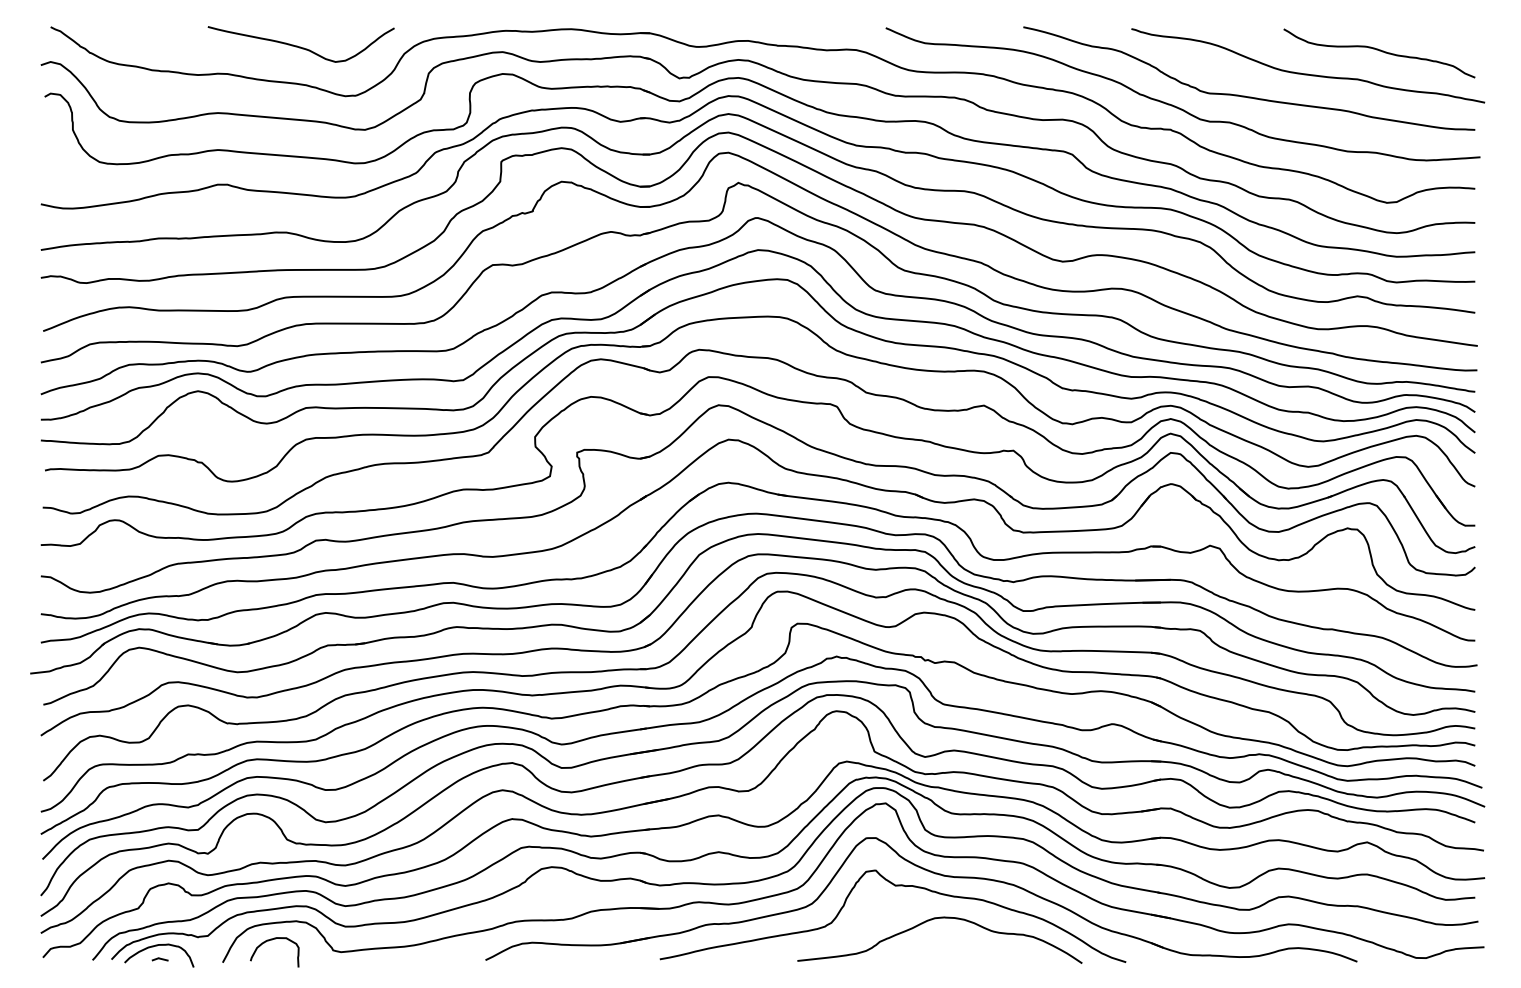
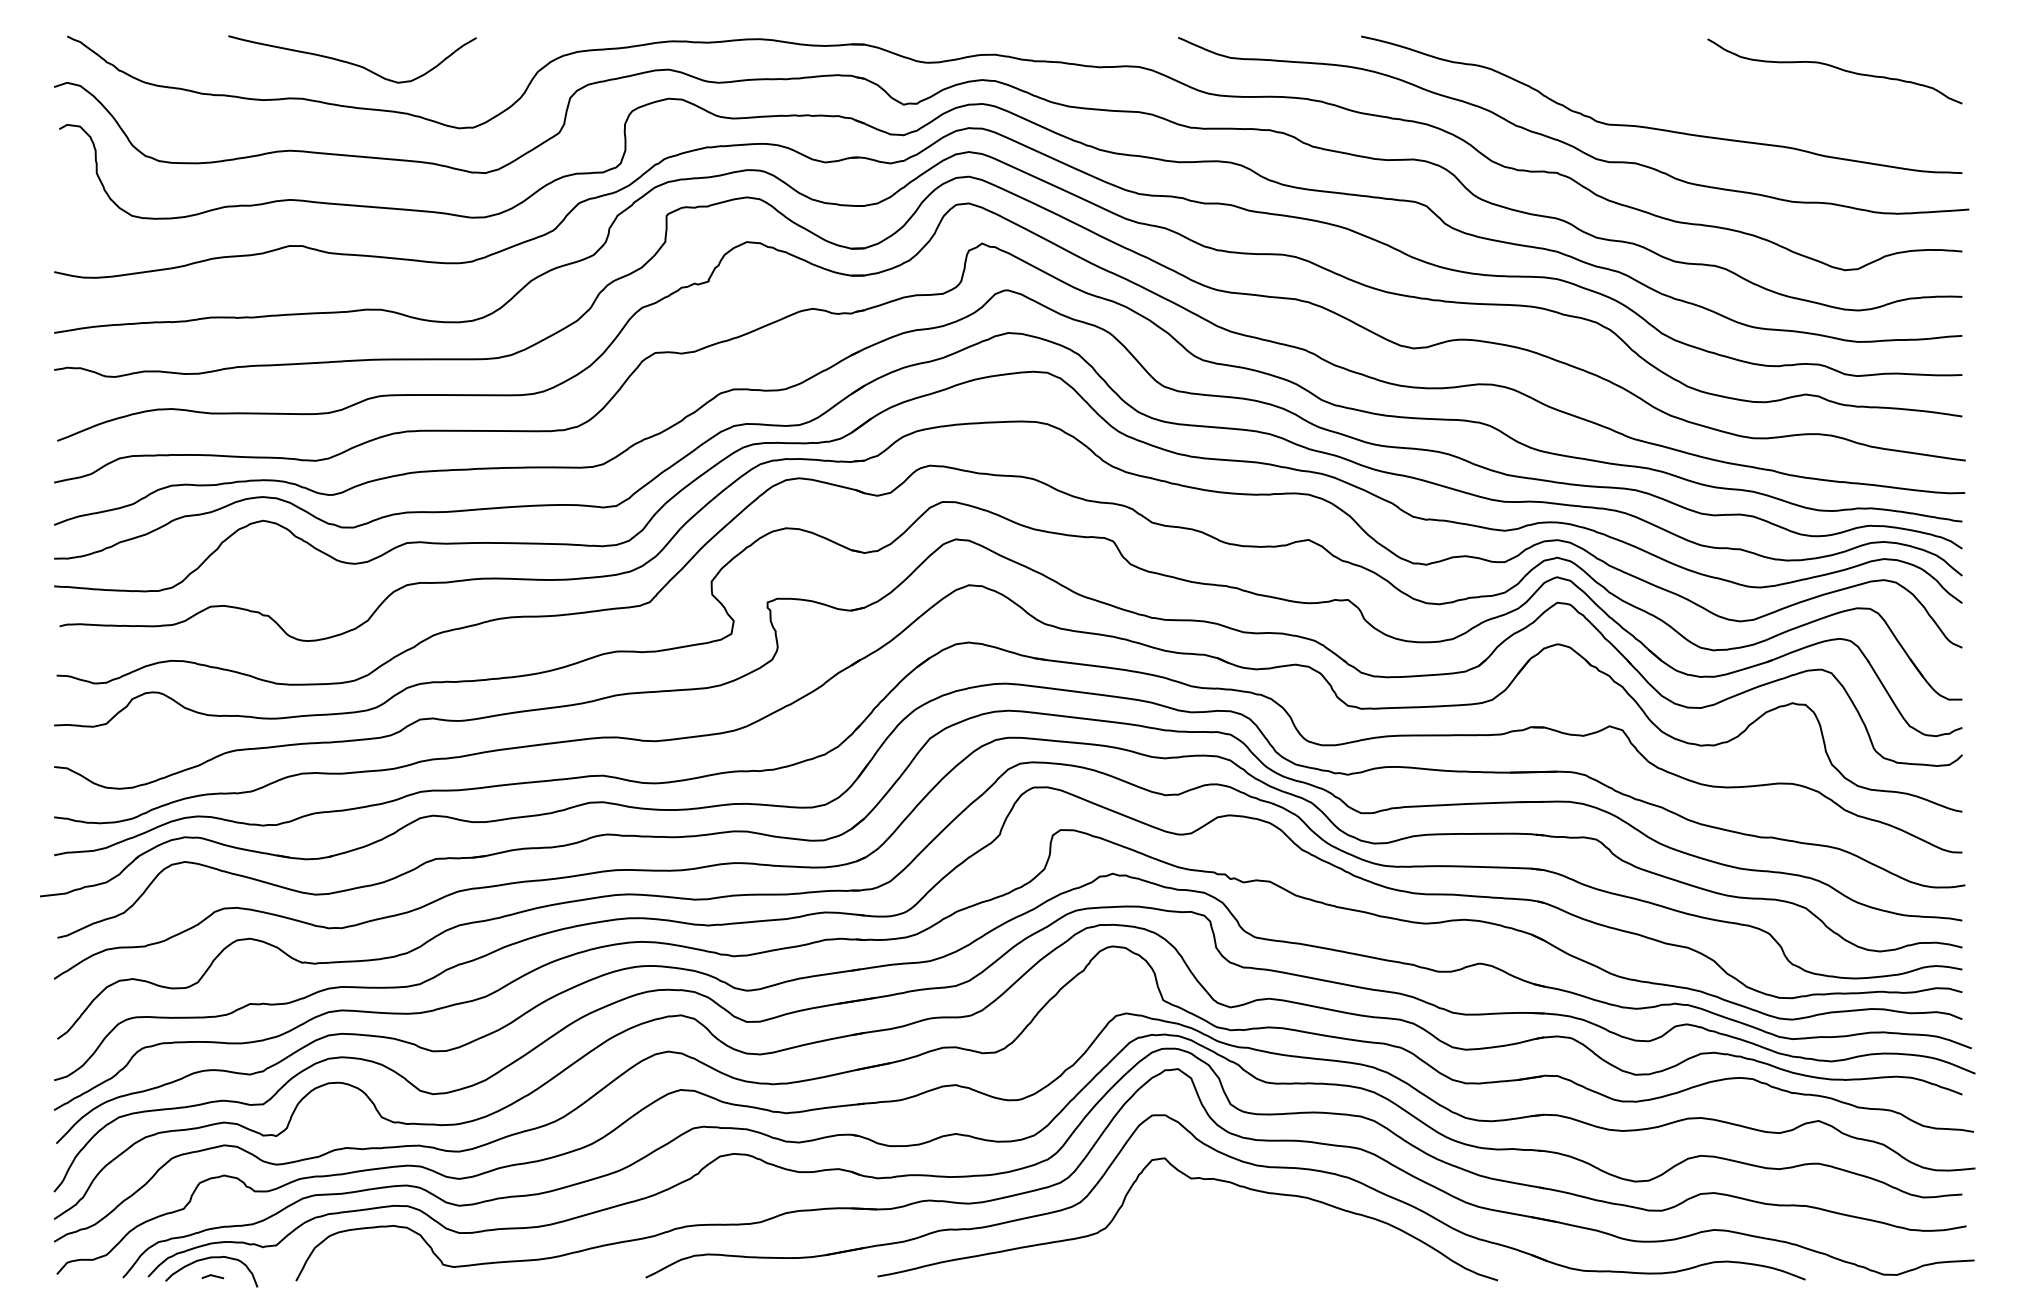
curve: (300, 46) -> (351, 62), moved
curve: (1307, 73) -> (1739, 98), removed
curve: (931, 920) -> (1239, 1224), removed
curve: (271, 940) -> (360, 1251), removed

